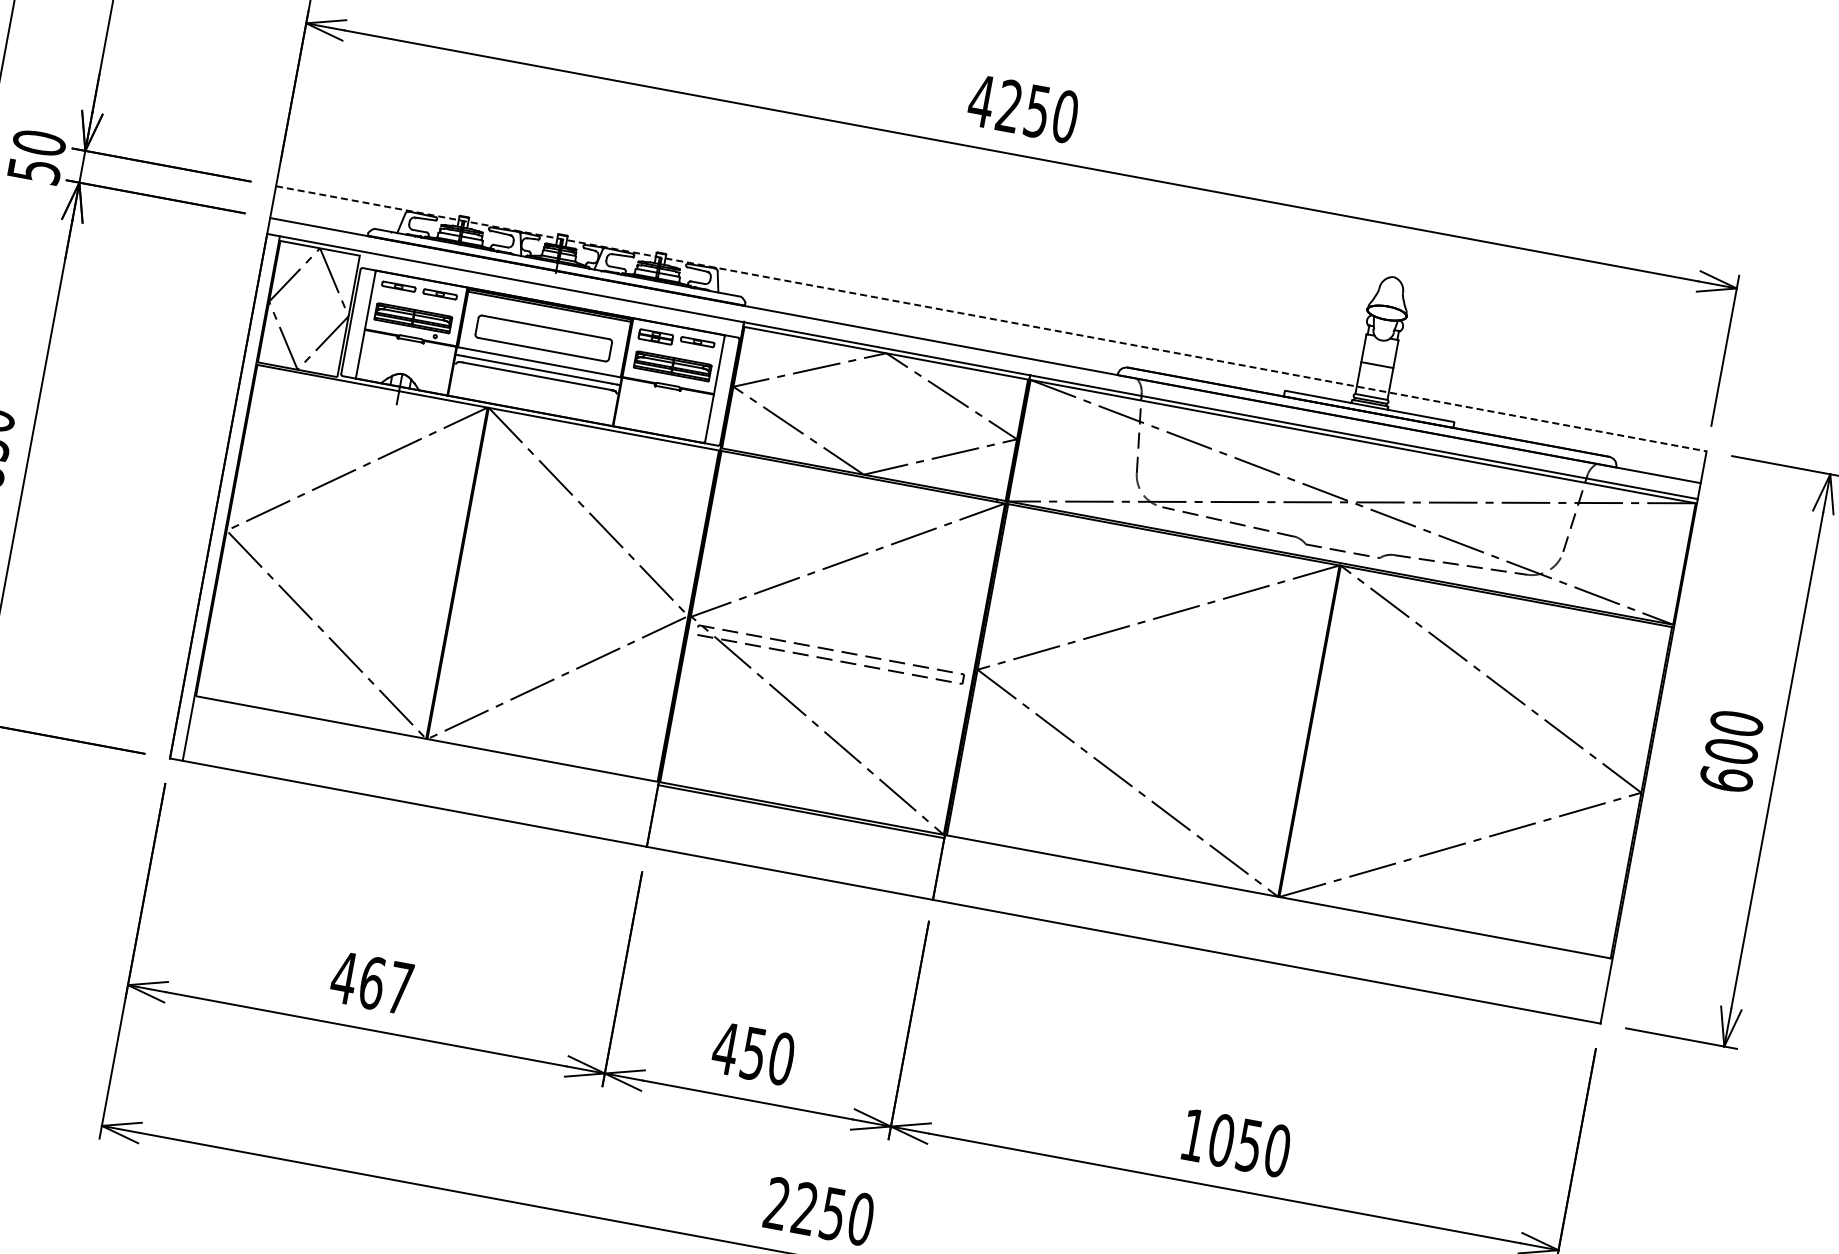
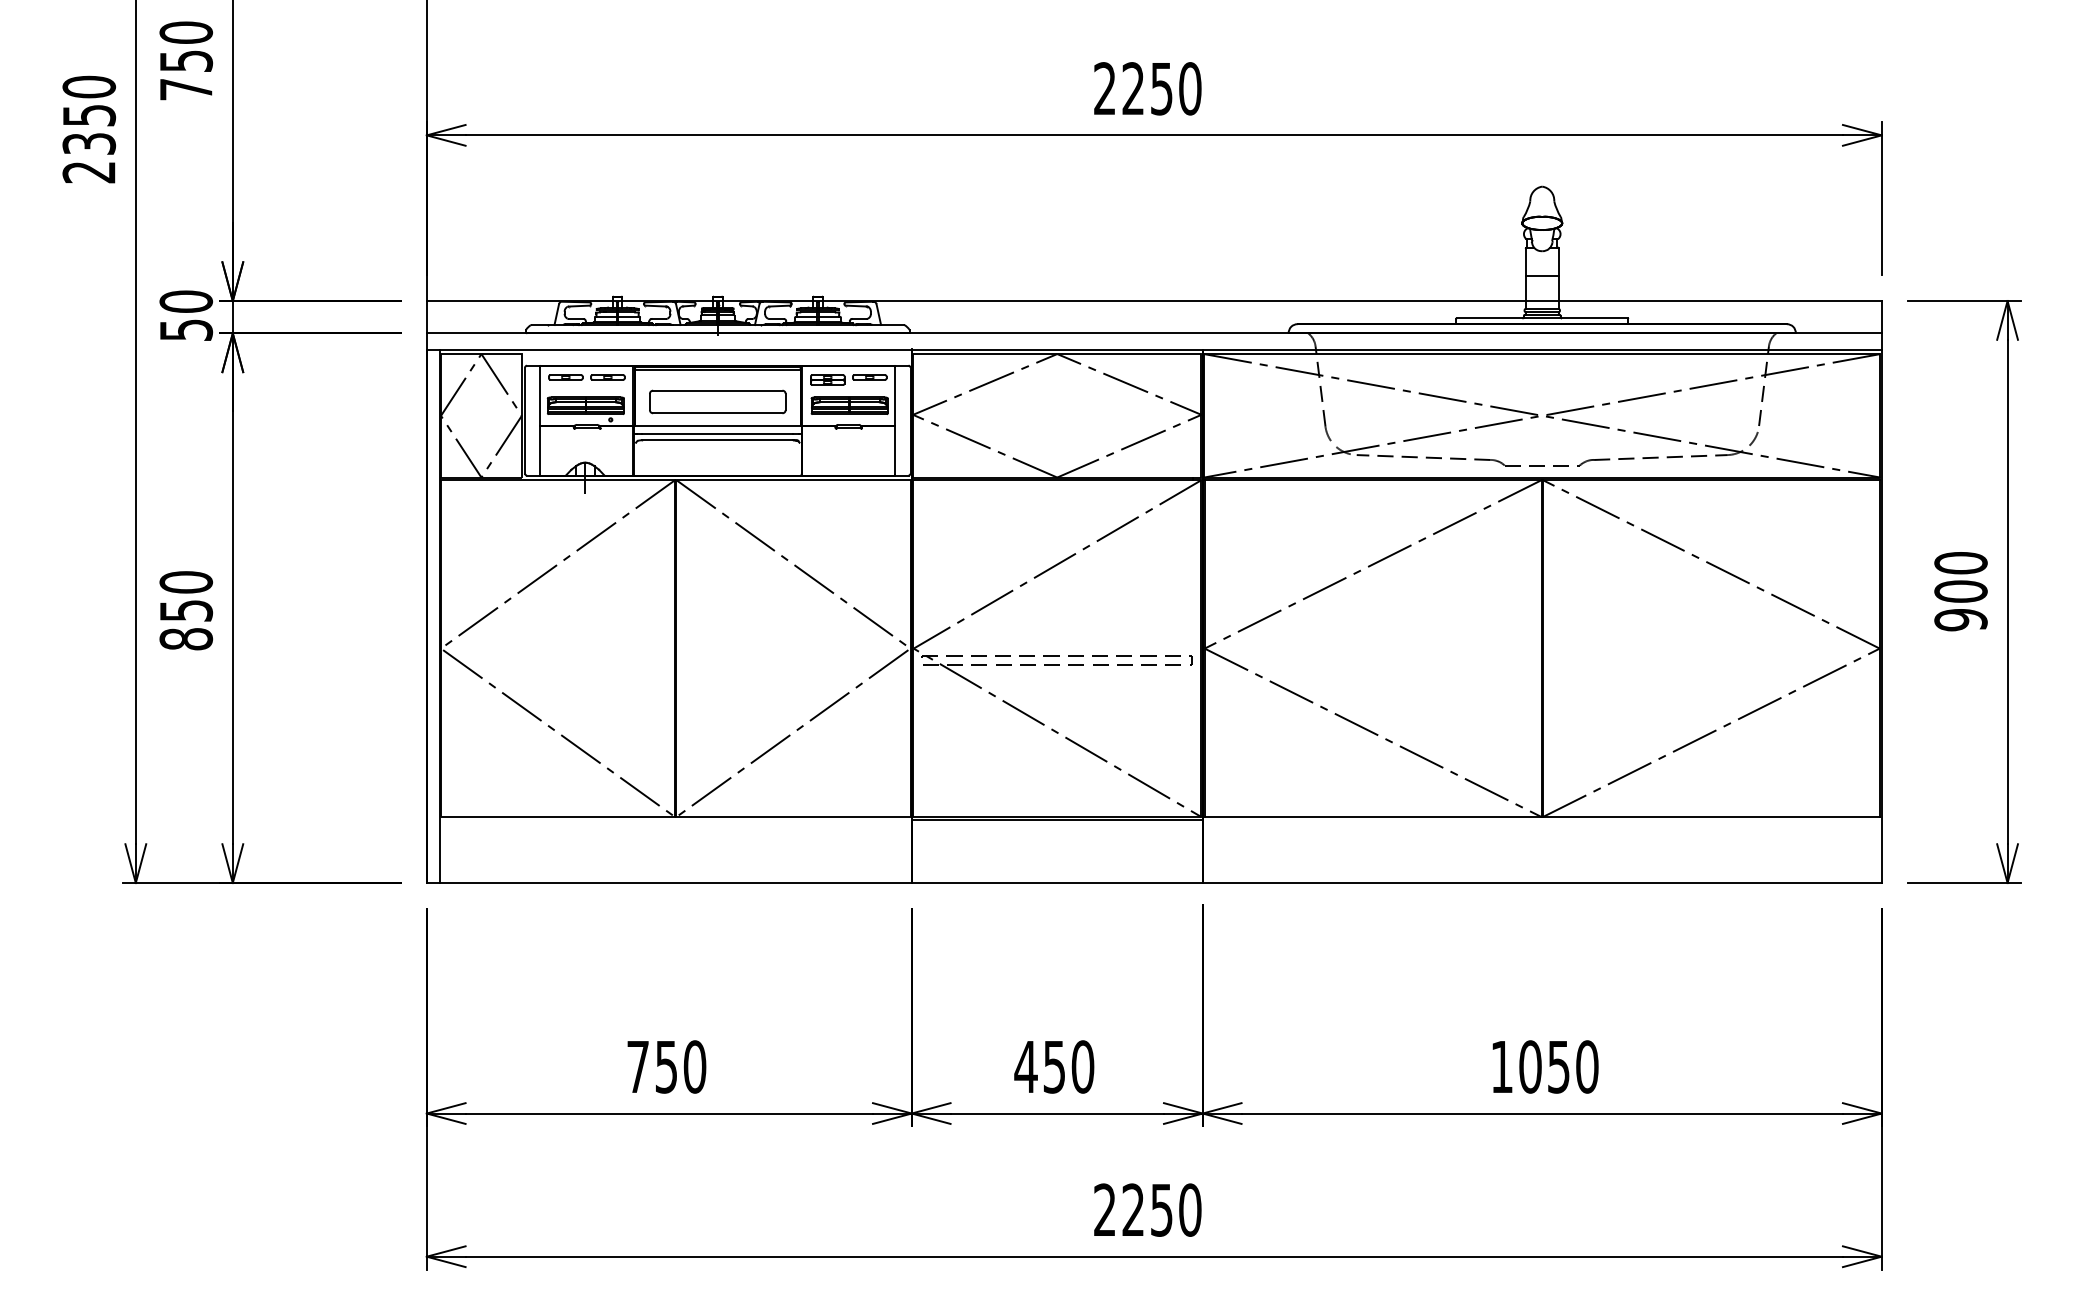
text: (981, 100) -> (1104, 88), 4250 -> 2250
line: (991, 319) -> (1154, 301), dashed -> solid
text: (1726, 778) -> (1960, 619), 600 -> 900
text: (372, 982) -> (666, 1066), 467 -> 750

